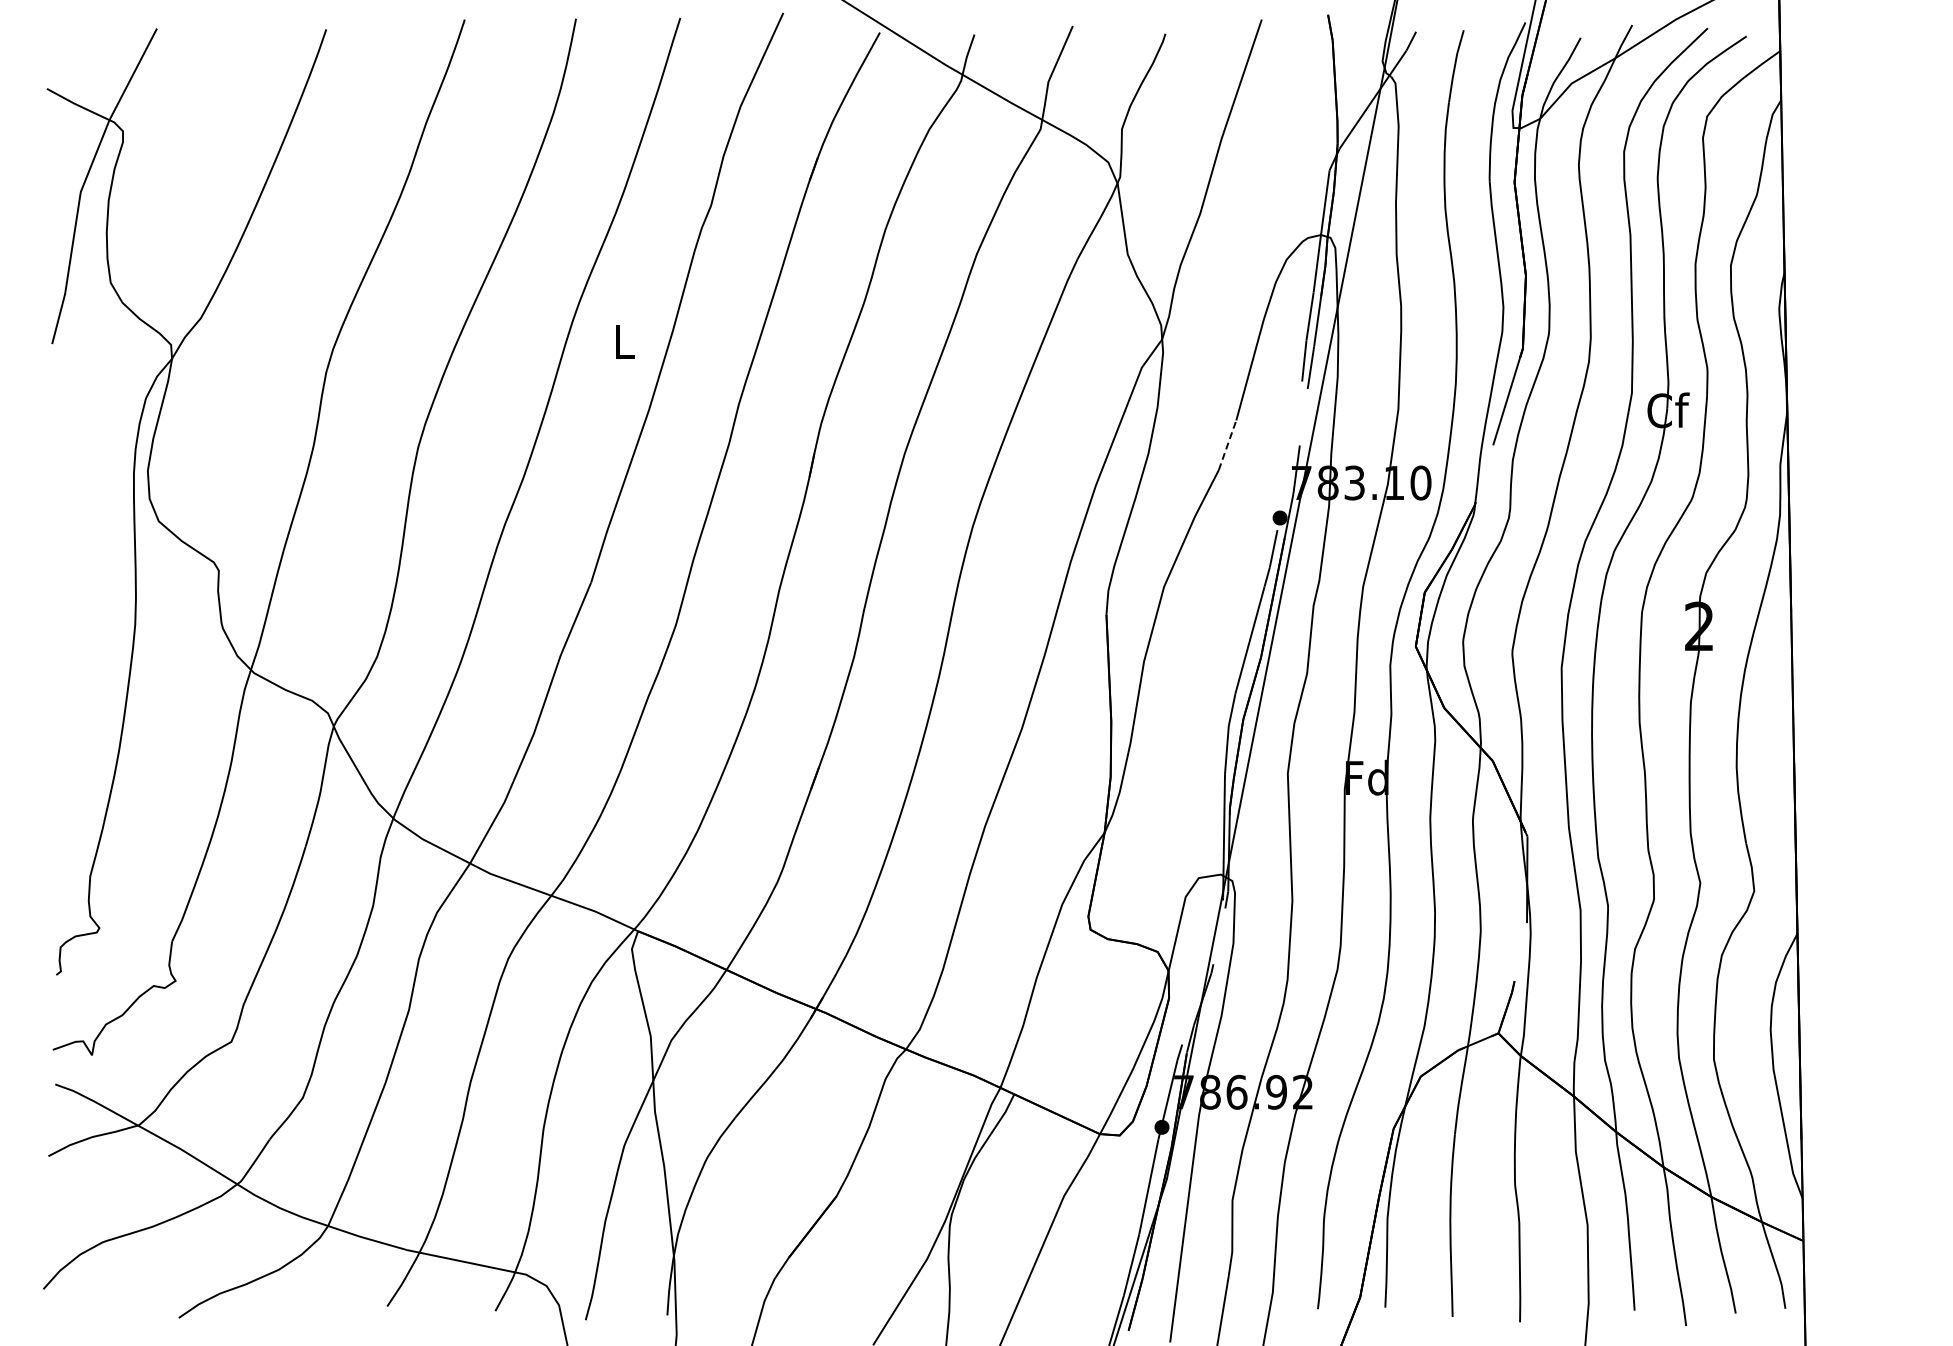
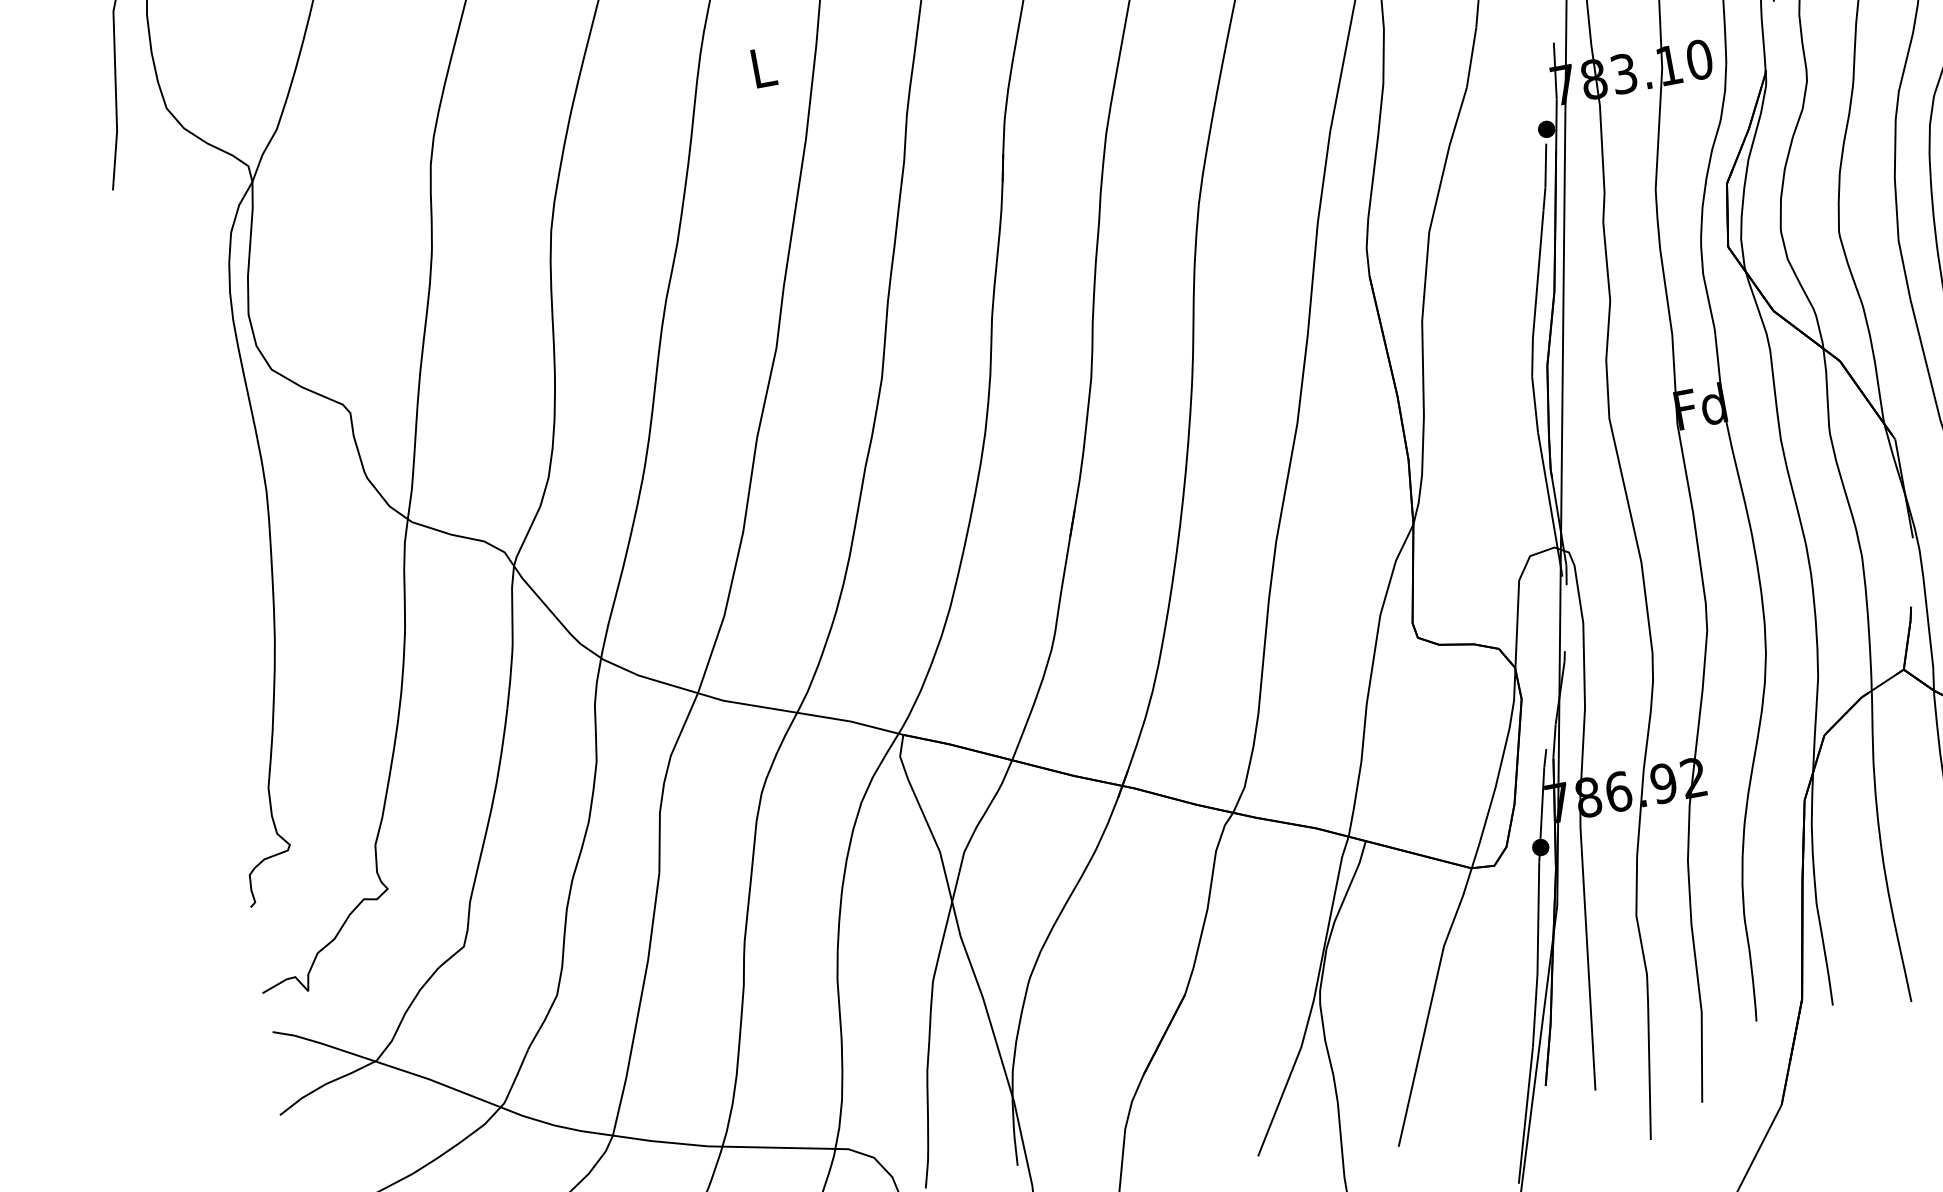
line: (1227, 444) -> (1471, 56), dashed -> solid

